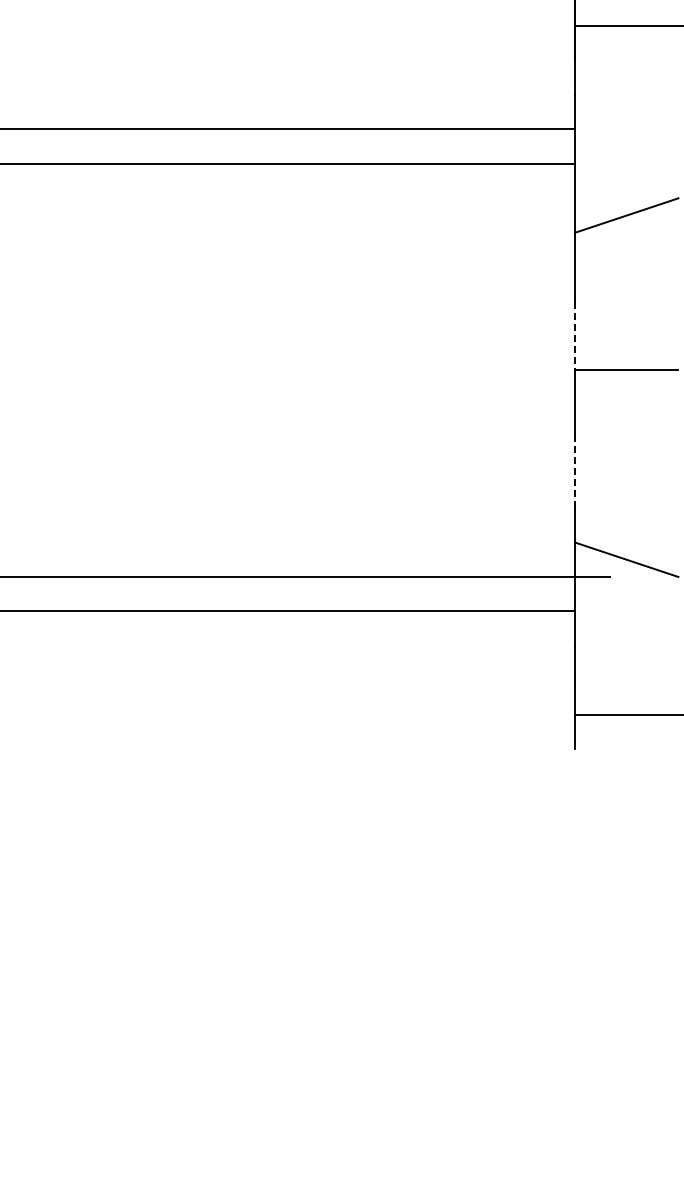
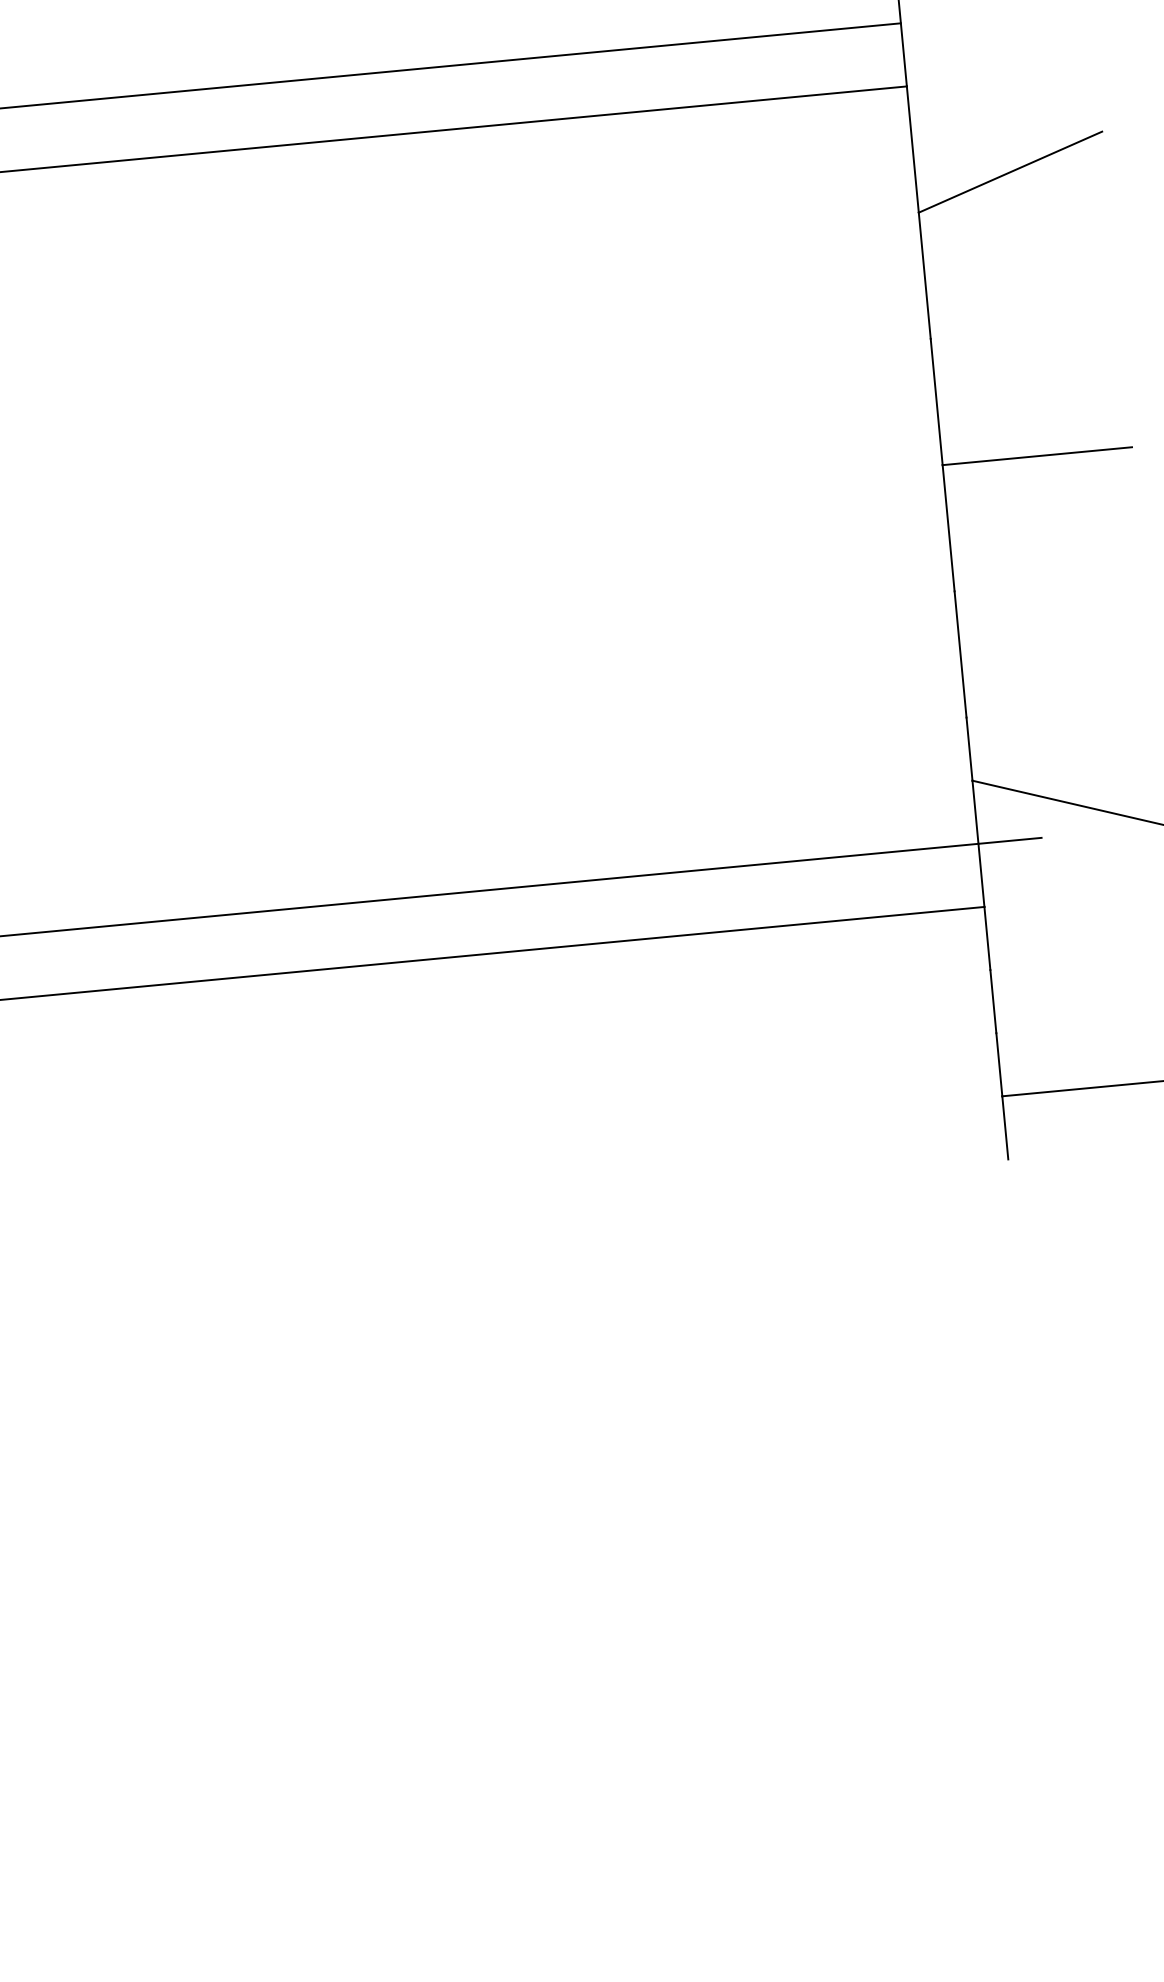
line: (575, 336) -> (937, 402), dashed -> solid
line: (575, 473) -> (961, 654), dashed -> solid

